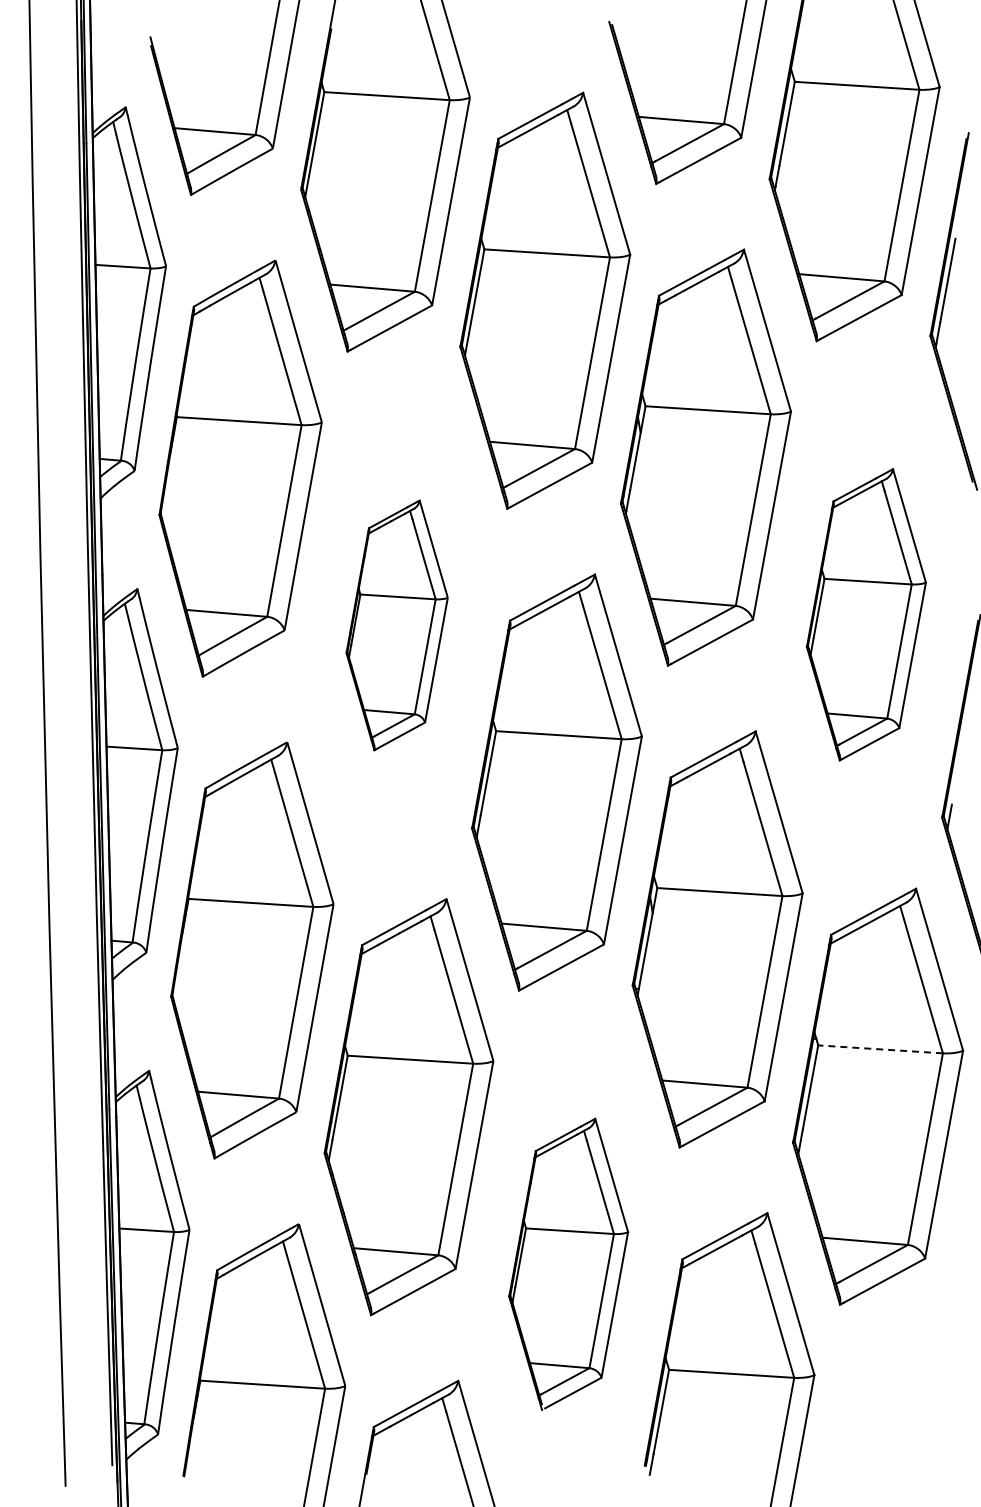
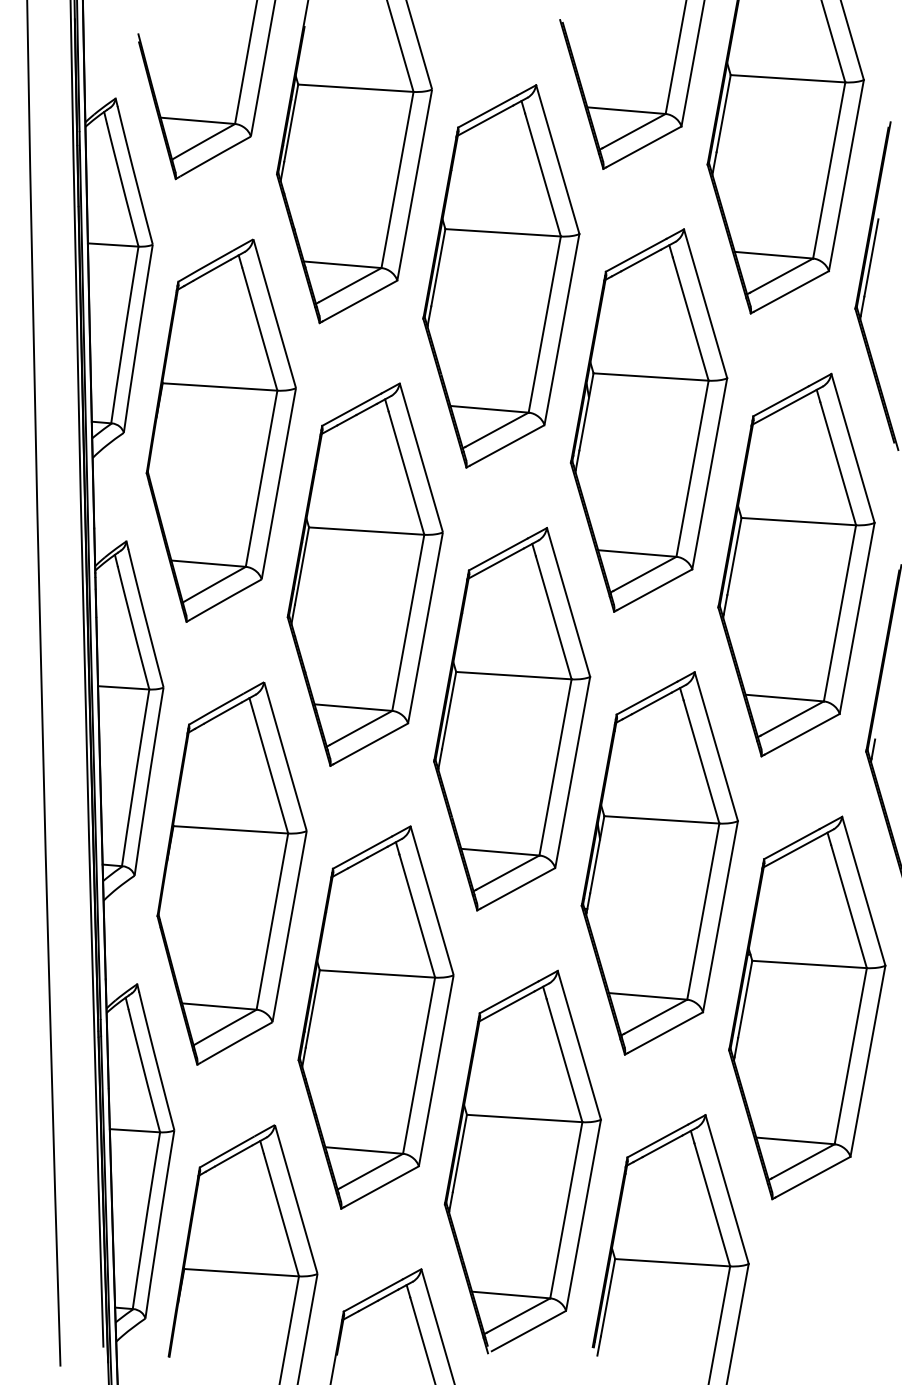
part: (866, 614) -> (796, 564), size x1.43
part: (396, 625) -> (364, 574), size x1.67
line: (880, 1049) -> (809, 964), dashed -> solid
part: (568, 1264) -> (522, 1162), size x1.43

